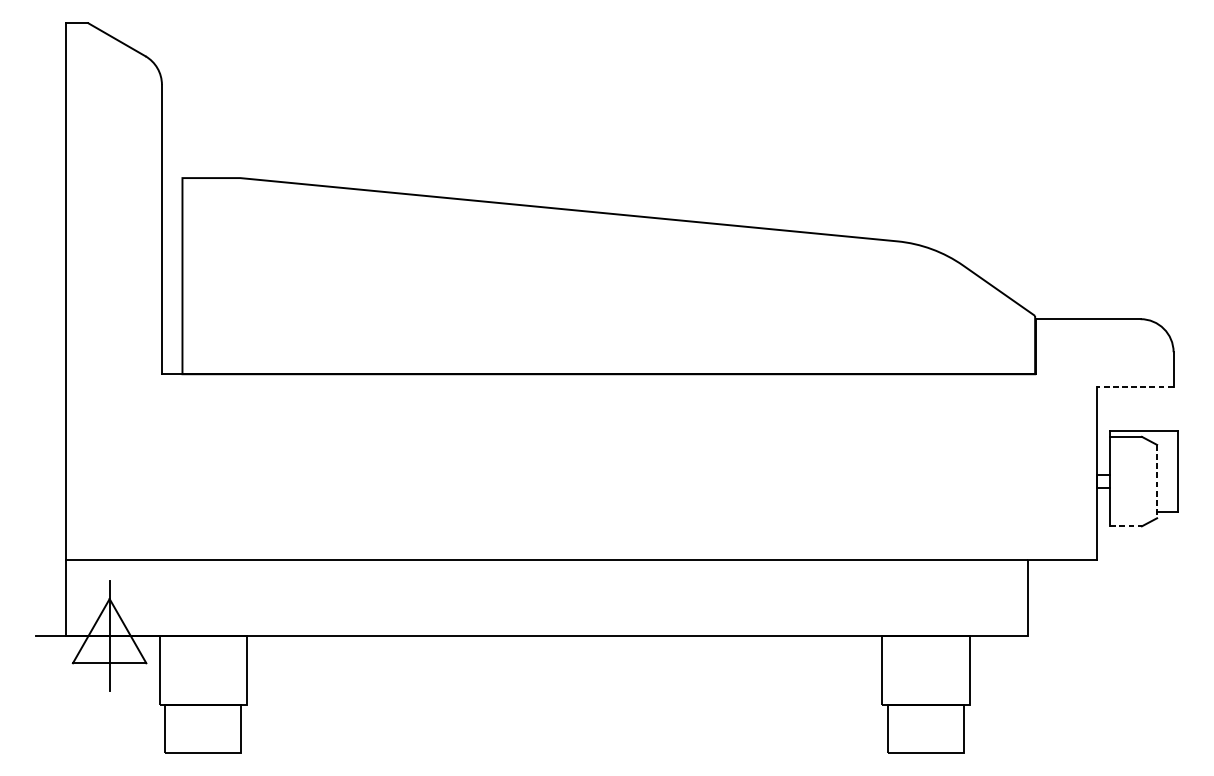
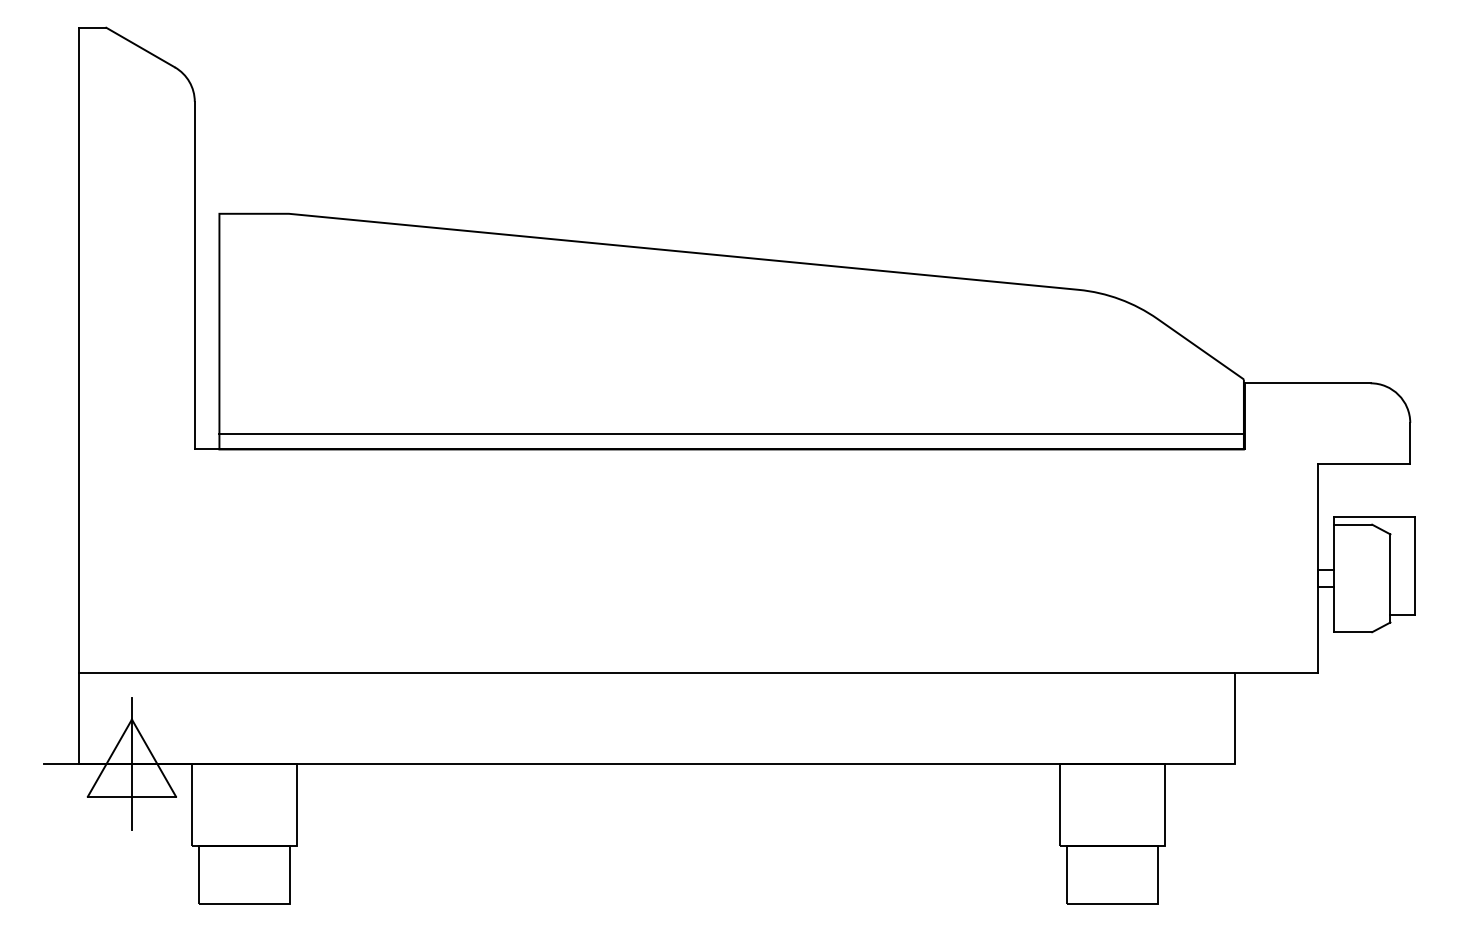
line: (608, 360) -> (731, 433), added
line: (1134, 386) -> (1363, 464), dashed -> solid
line: (1157, 481) -> (1390, 578), dashed -> solid
line: (1126, 526) -> (1353, 632), dashed -> solid

